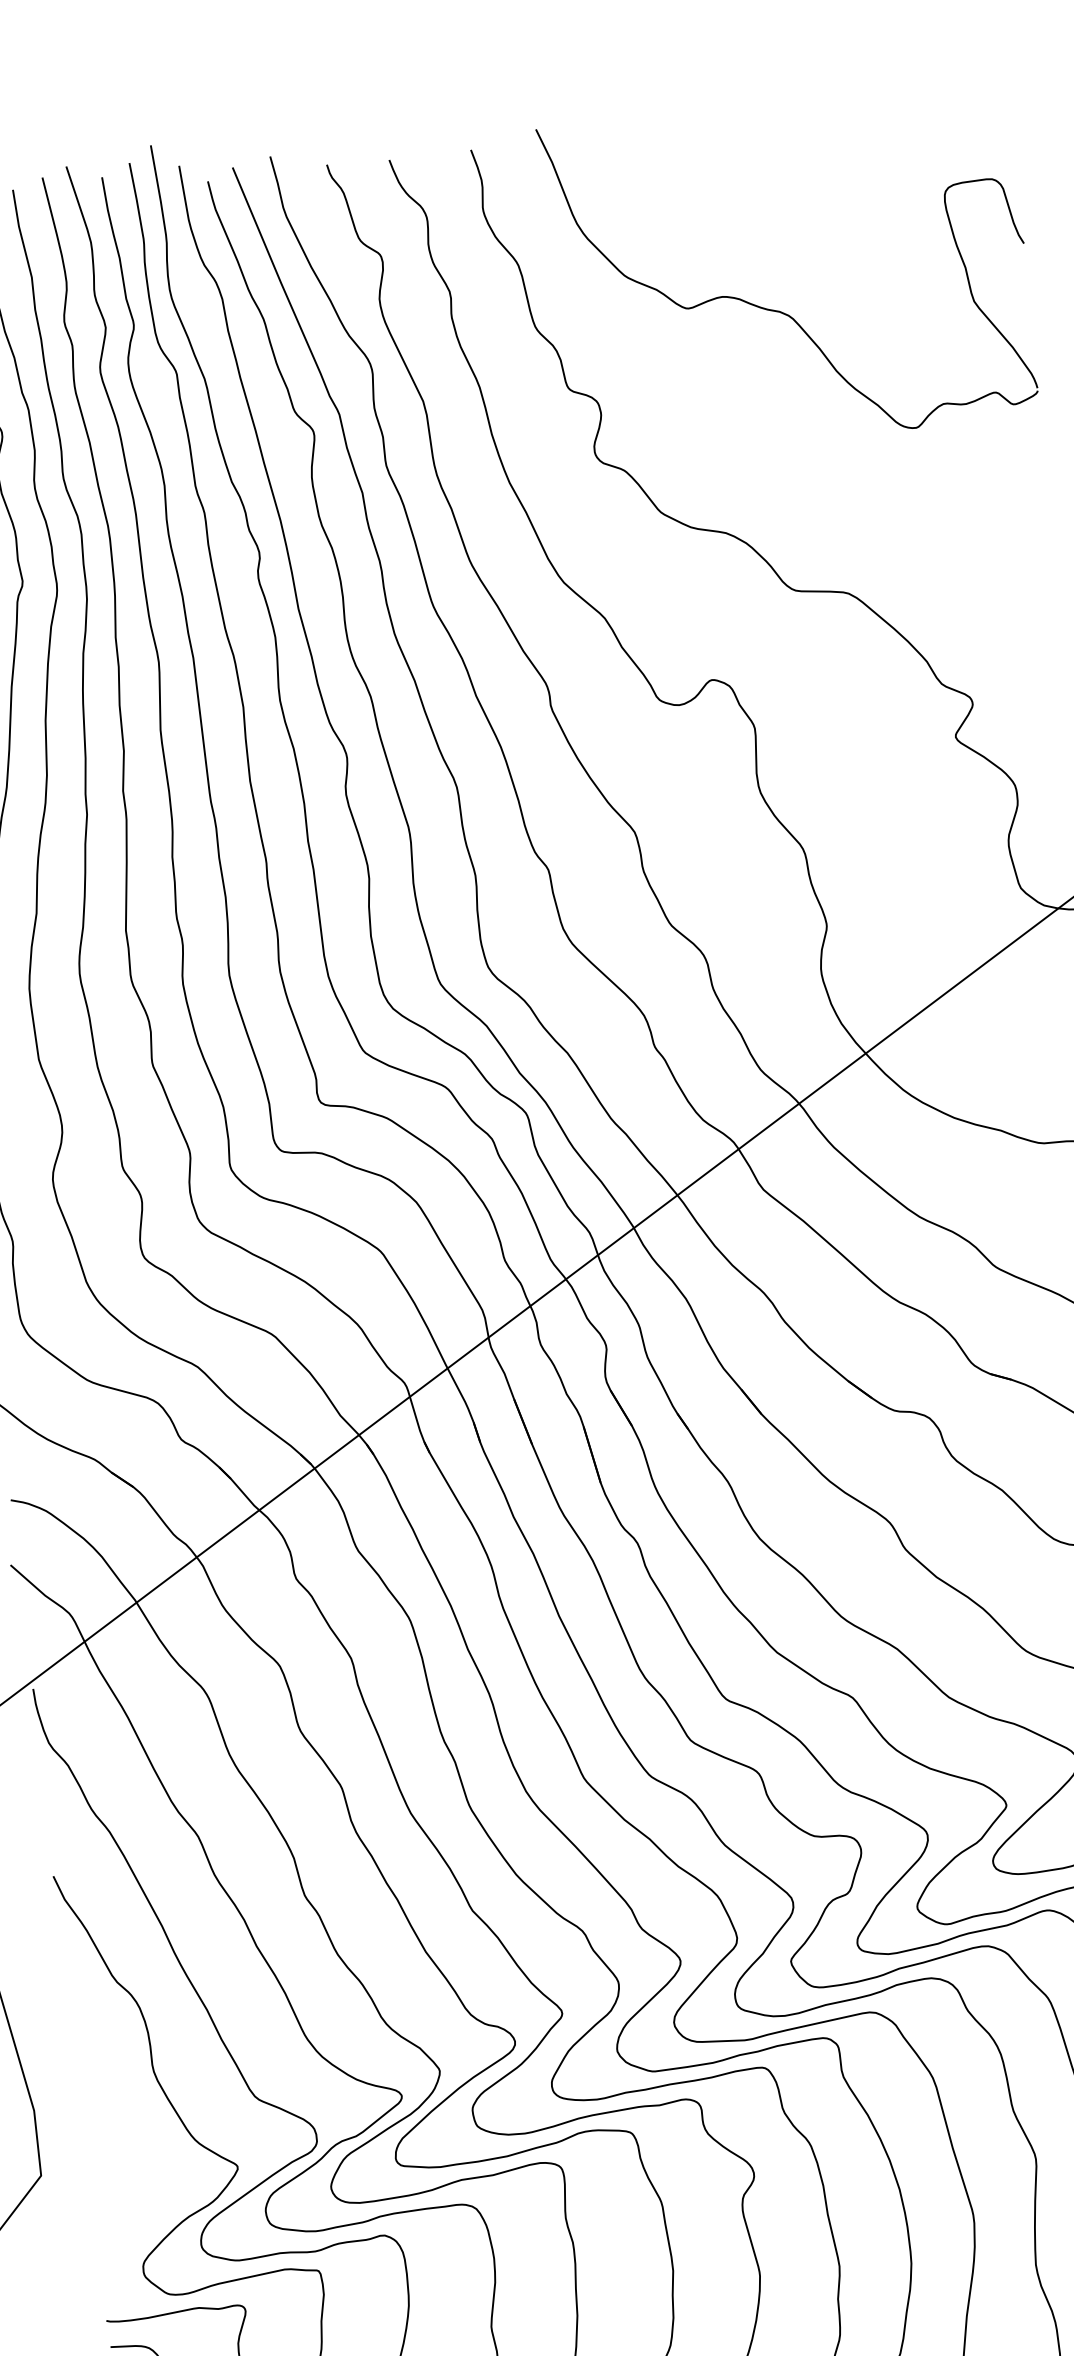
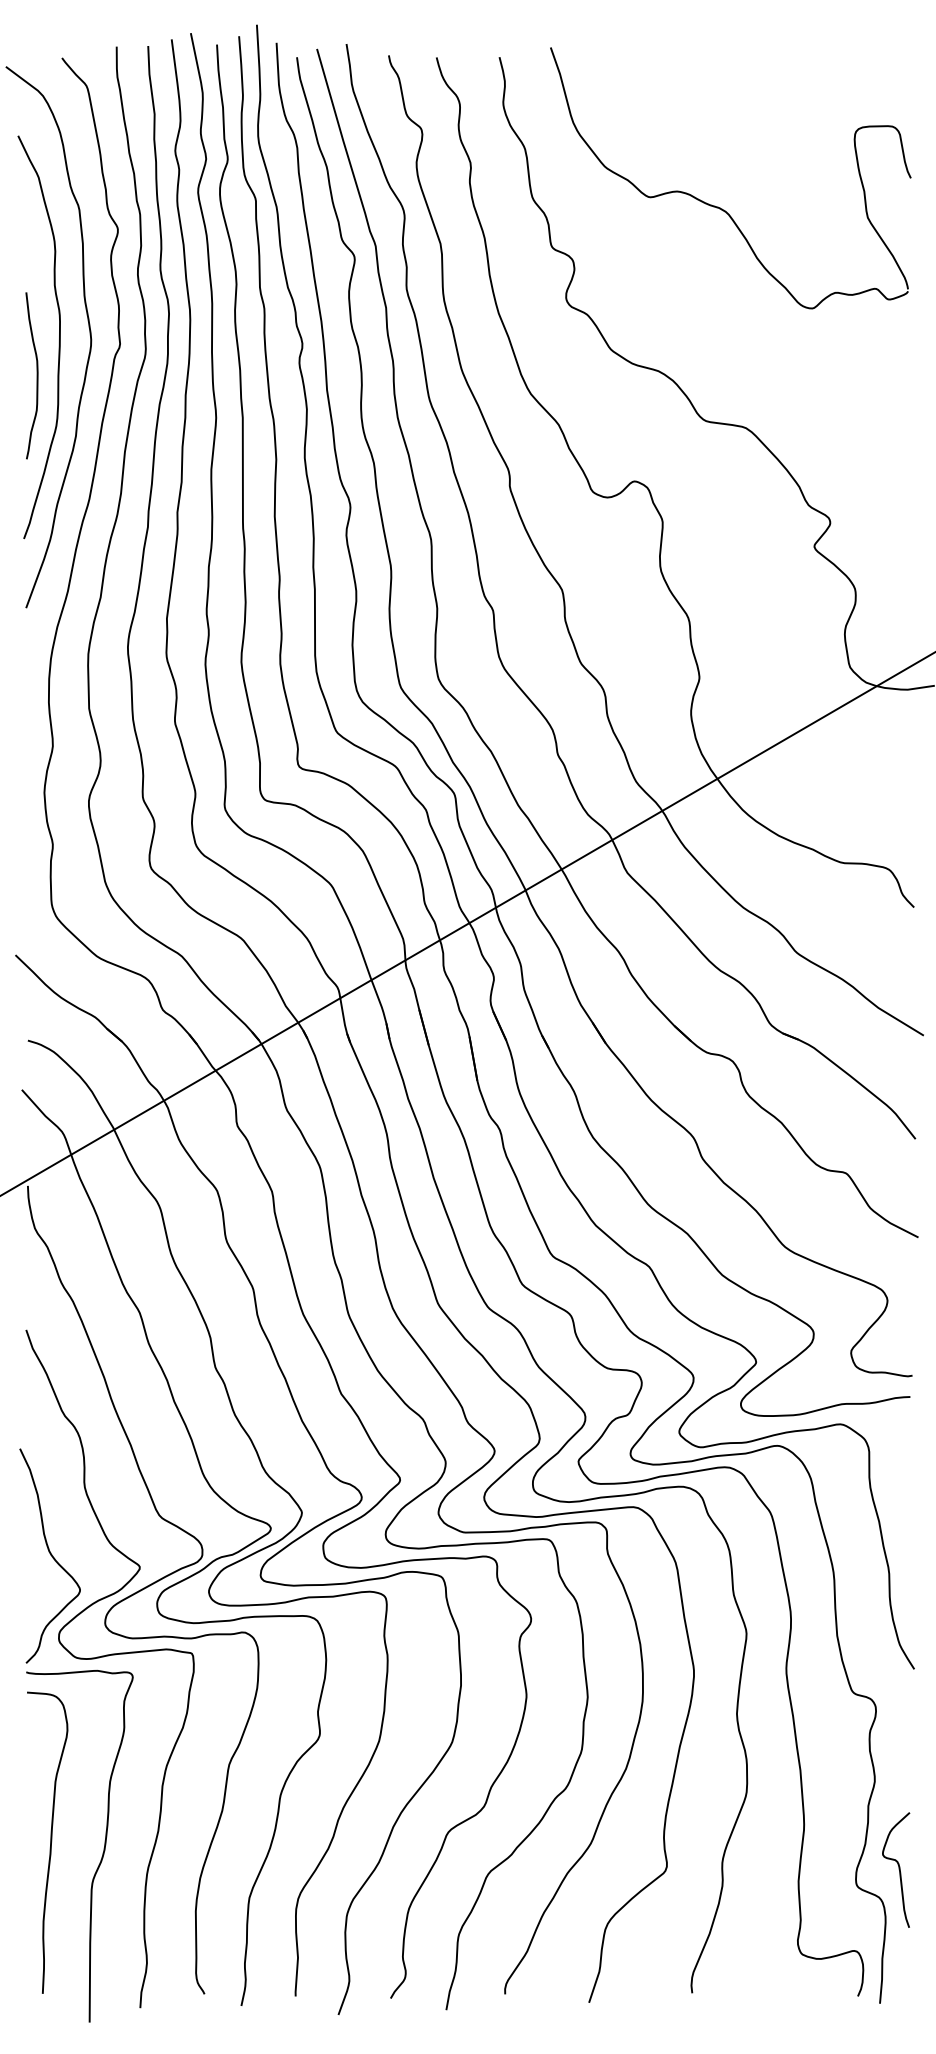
curve: (119, 2165) -> (50, 1555), added

